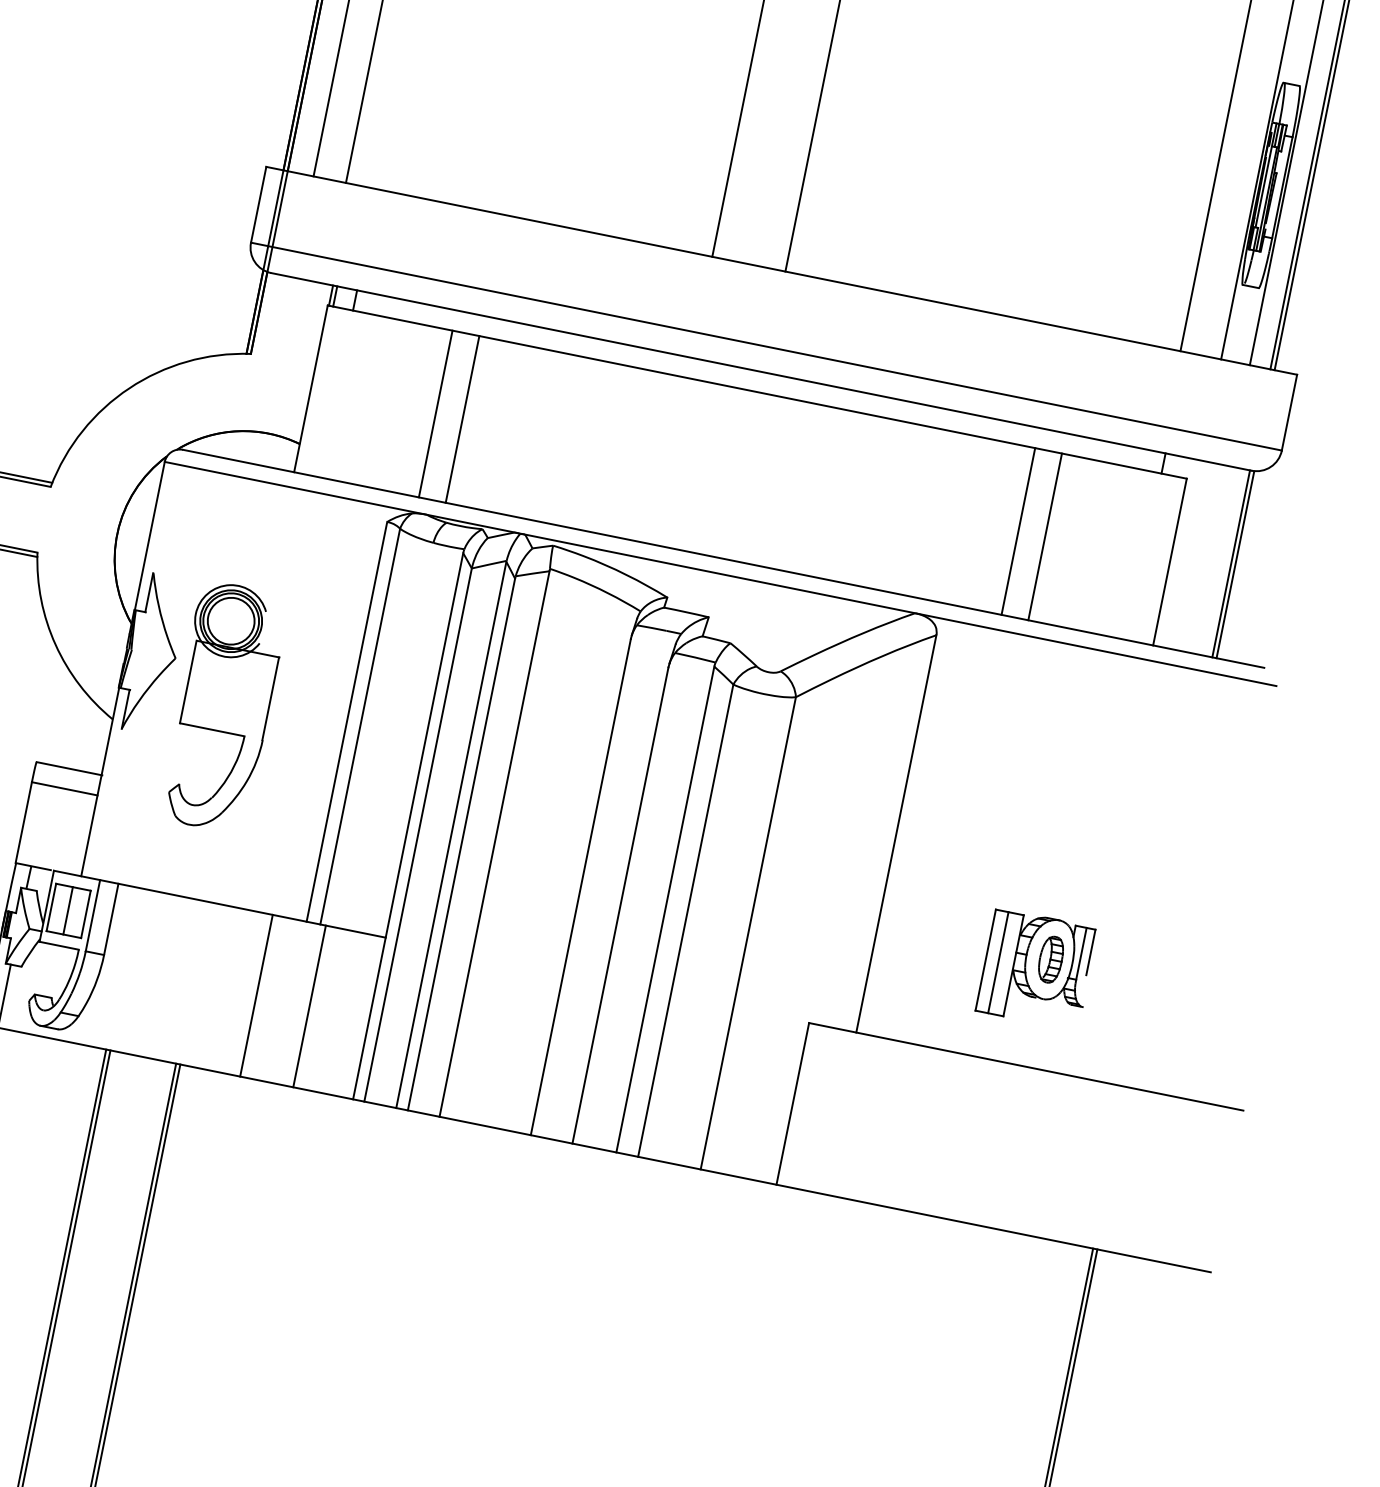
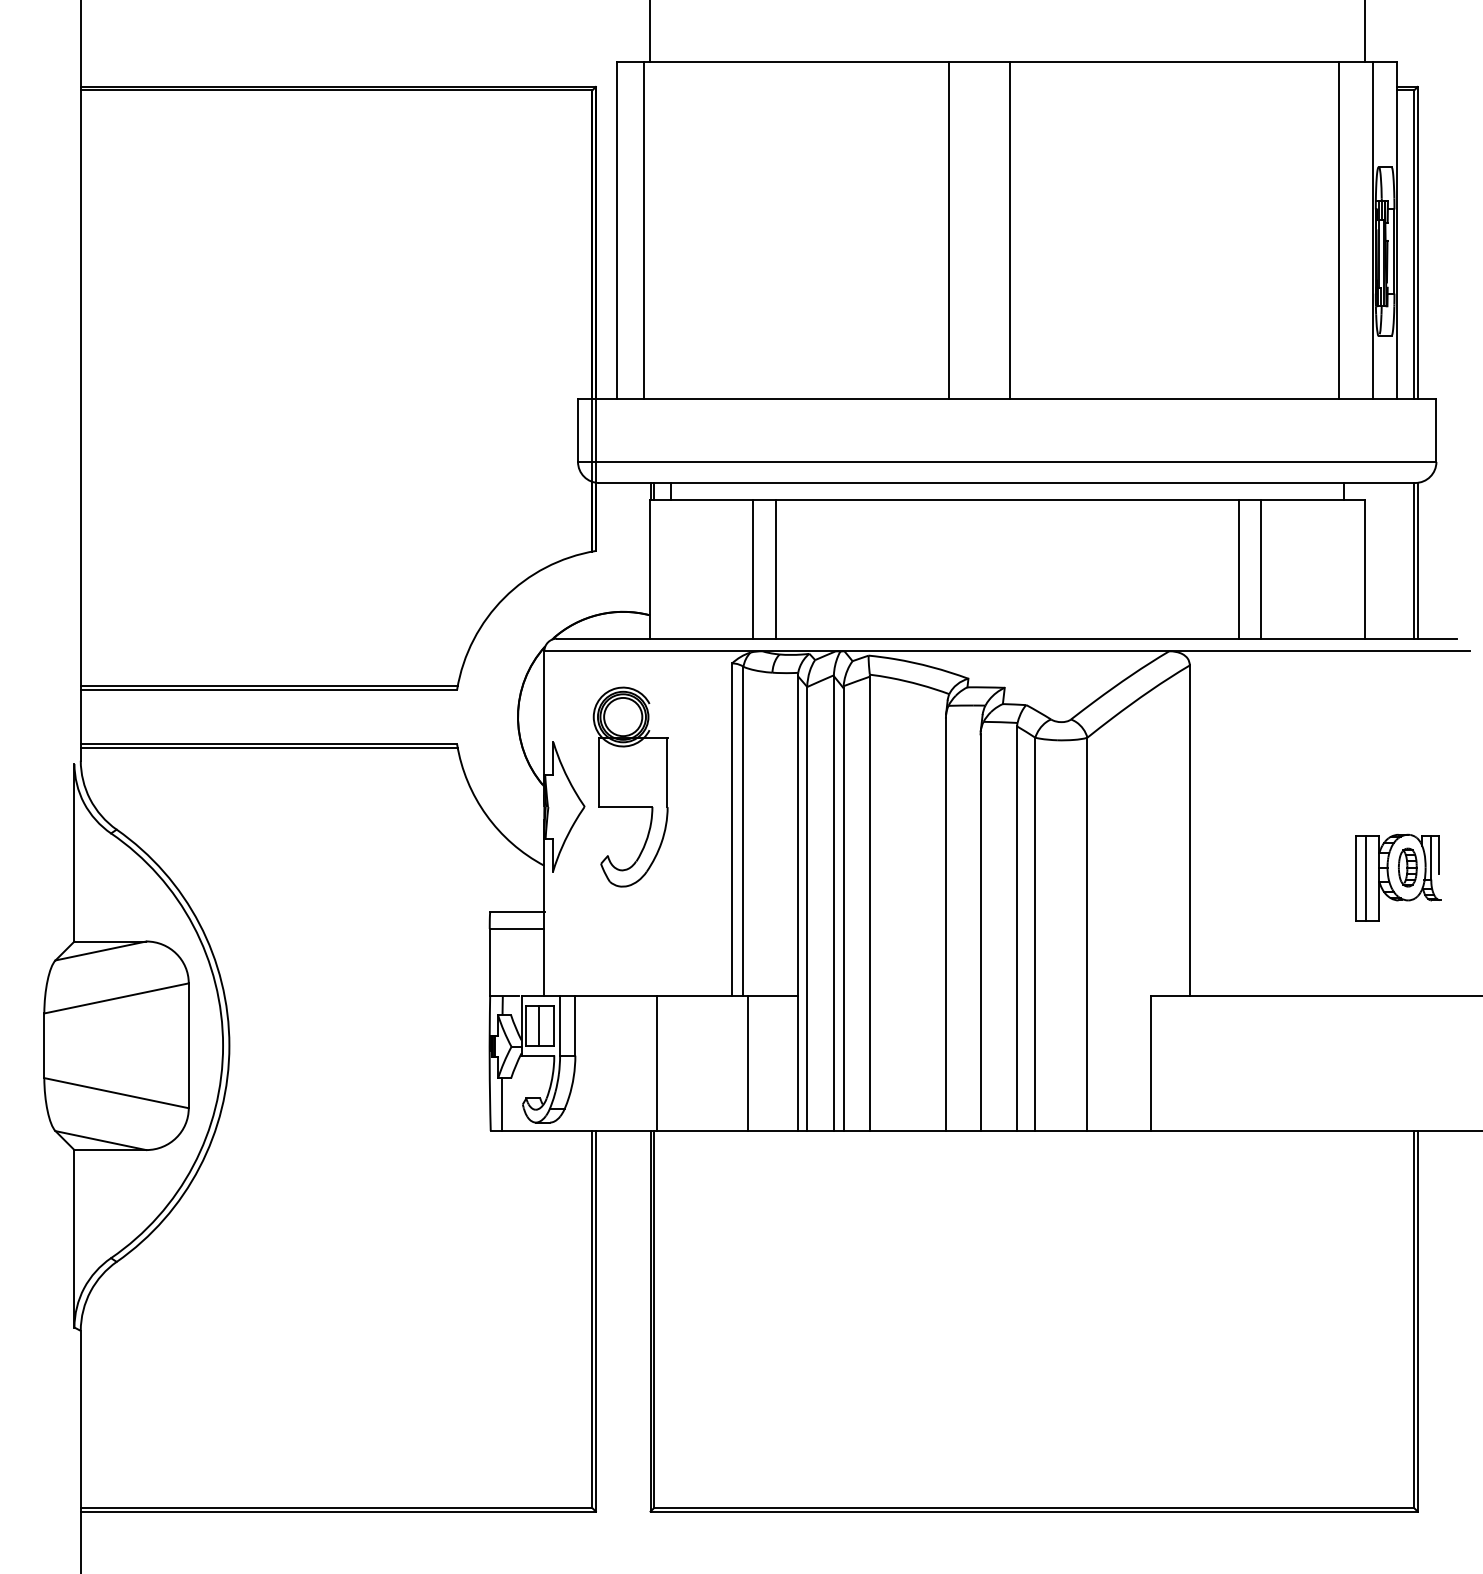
part: (223, 706) -> (630, 786), moved
part: (1037, 969) -> (1398, 877), moved
line: (256, 995) -> (656, 1063), moved

